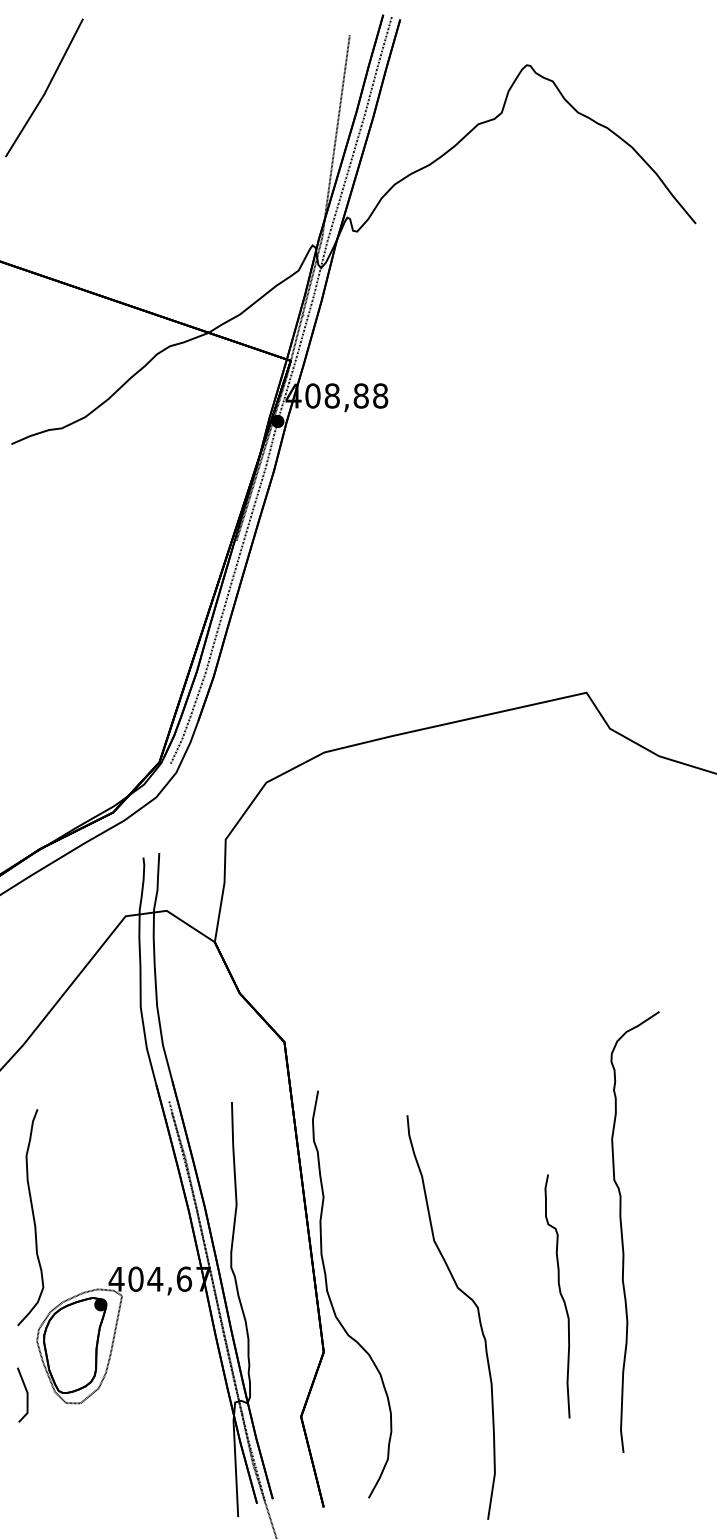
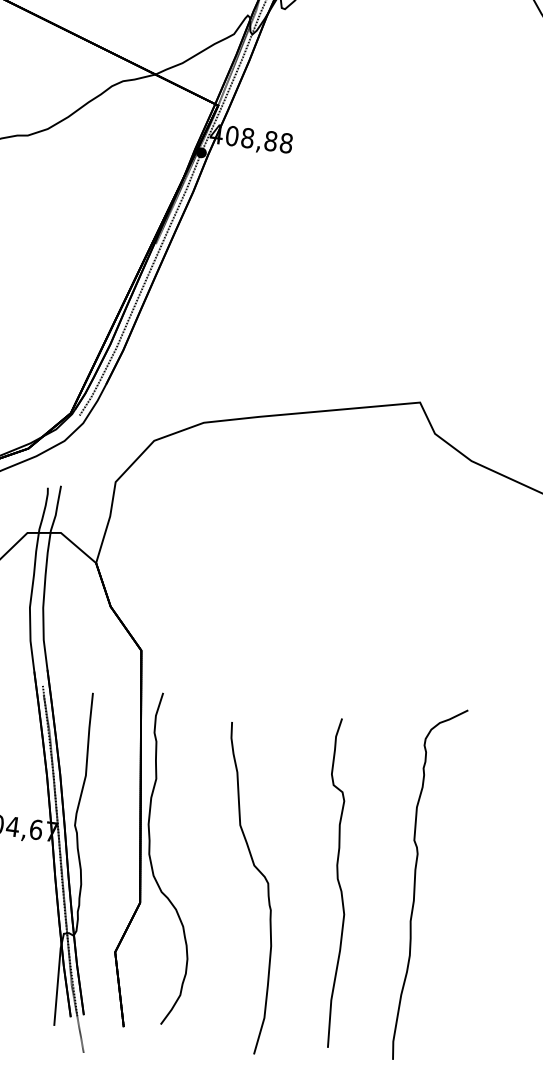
part: (622, 1231) -> (415, 882), moved
part: (557, 1296) -> (333, 882), size x1.67

